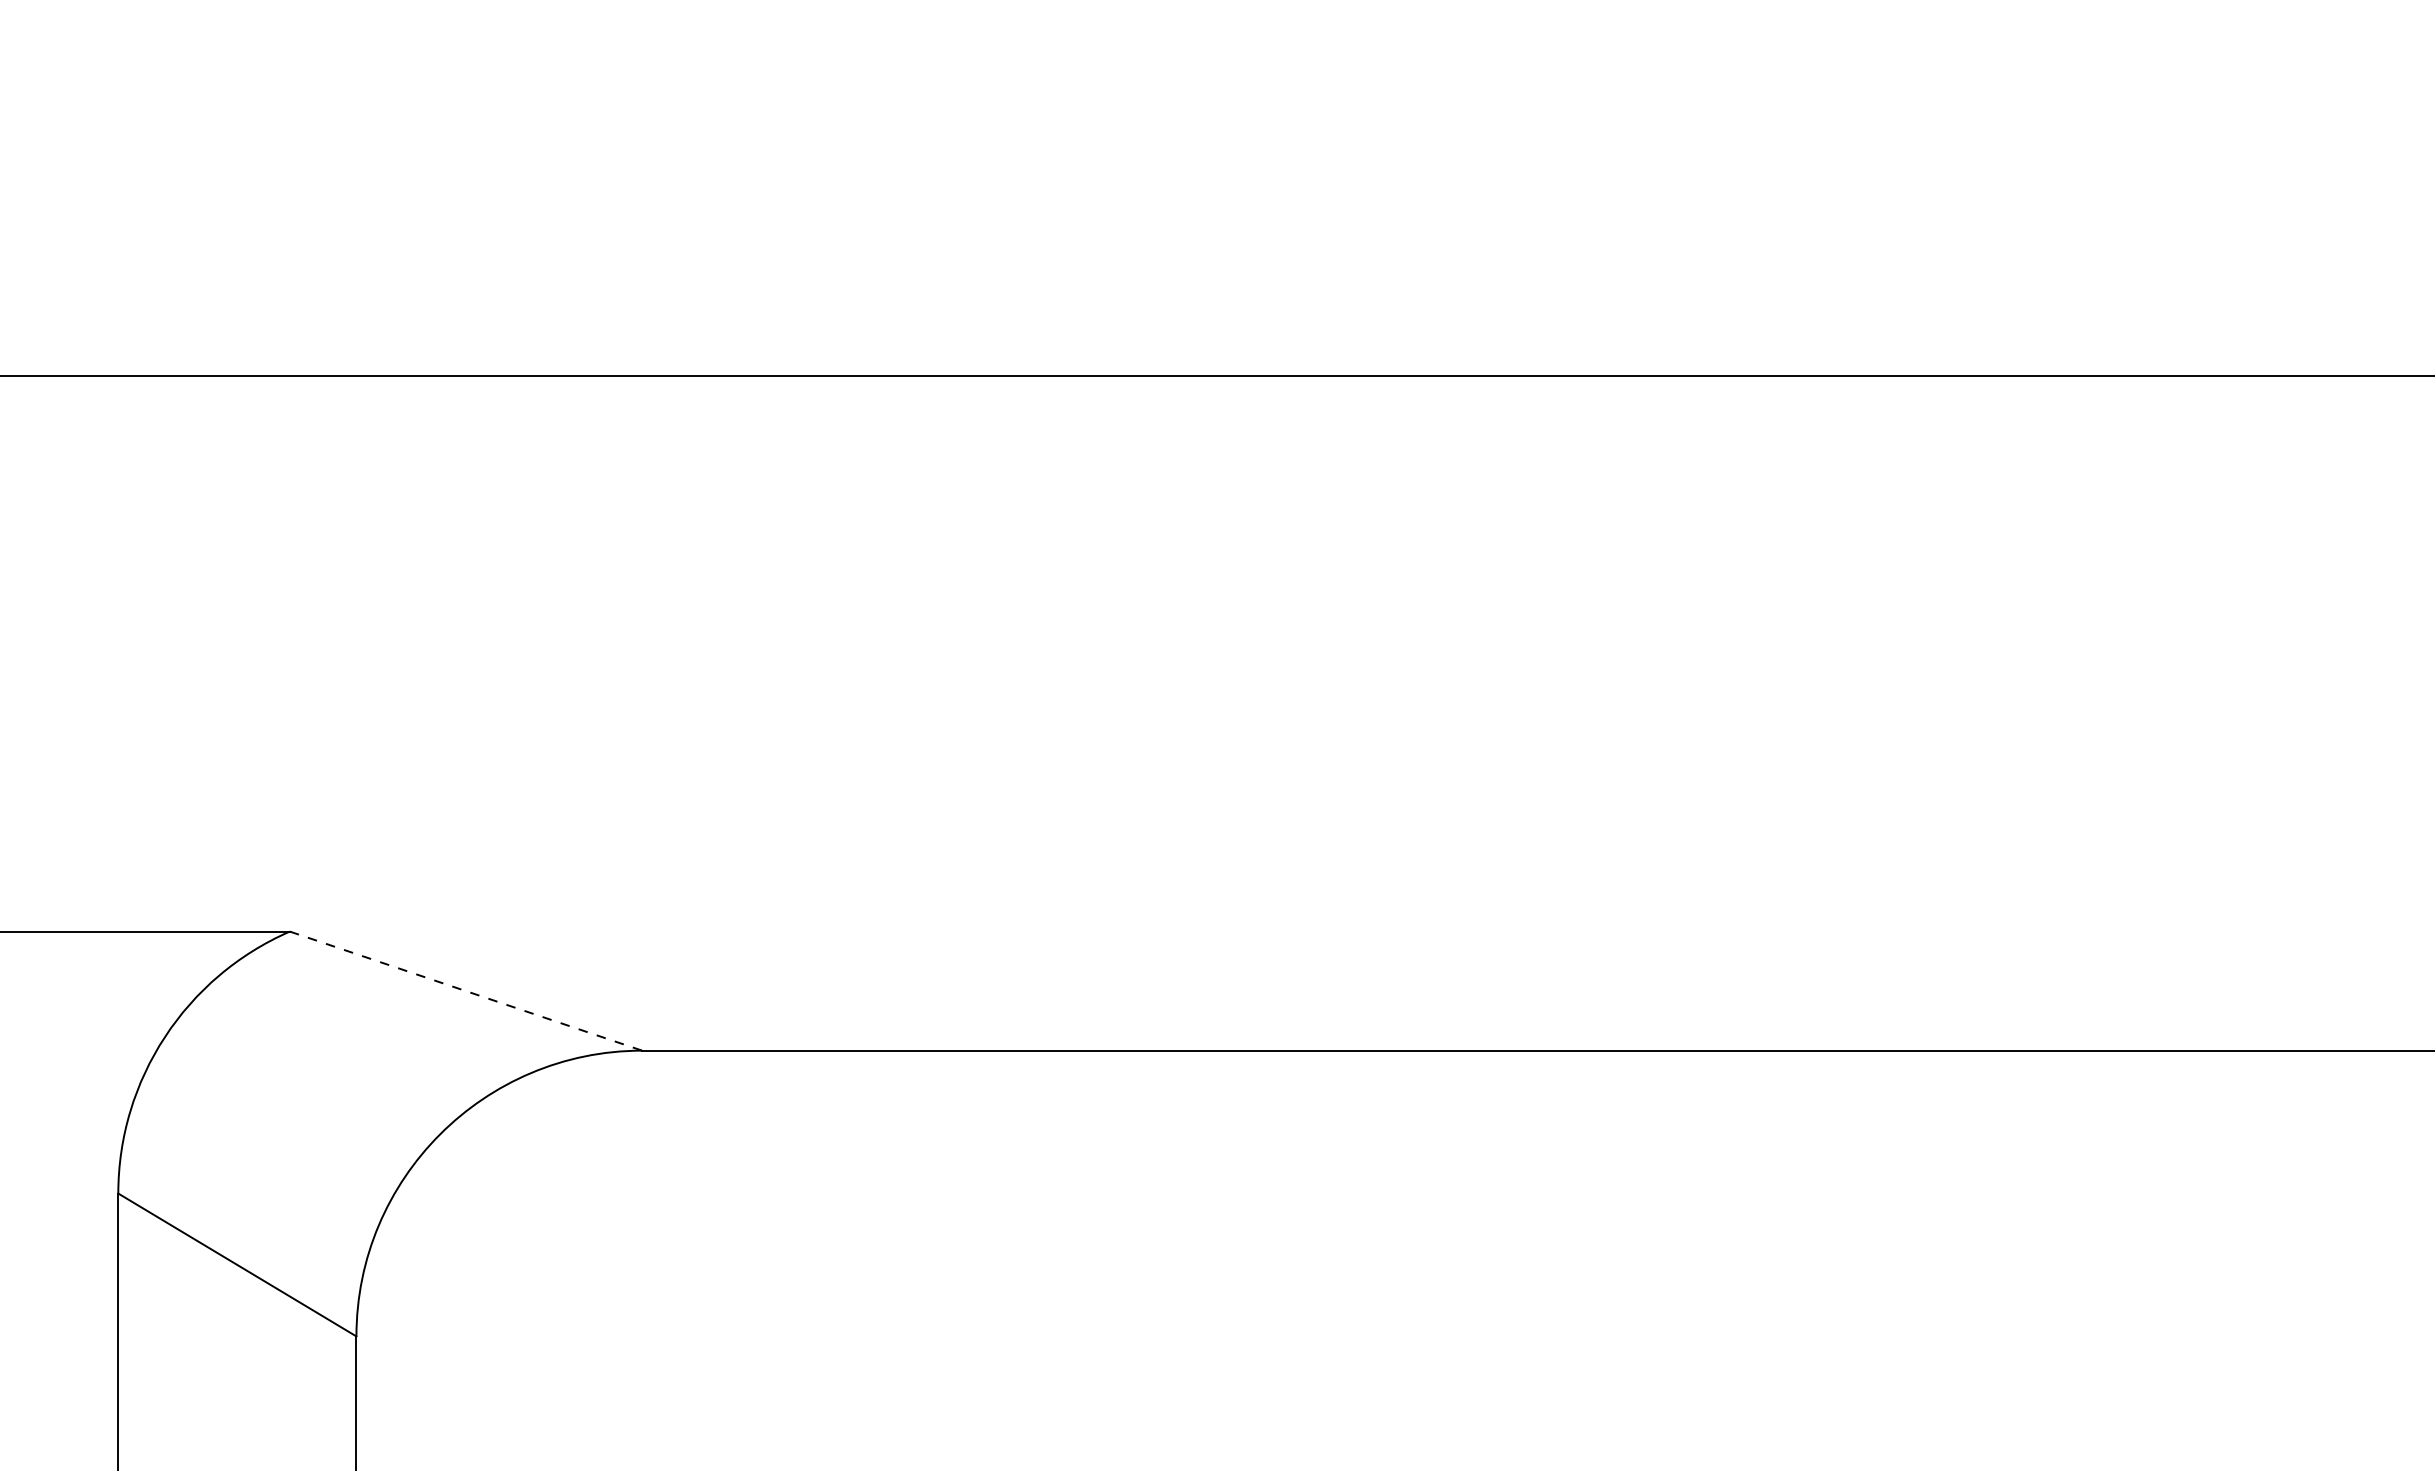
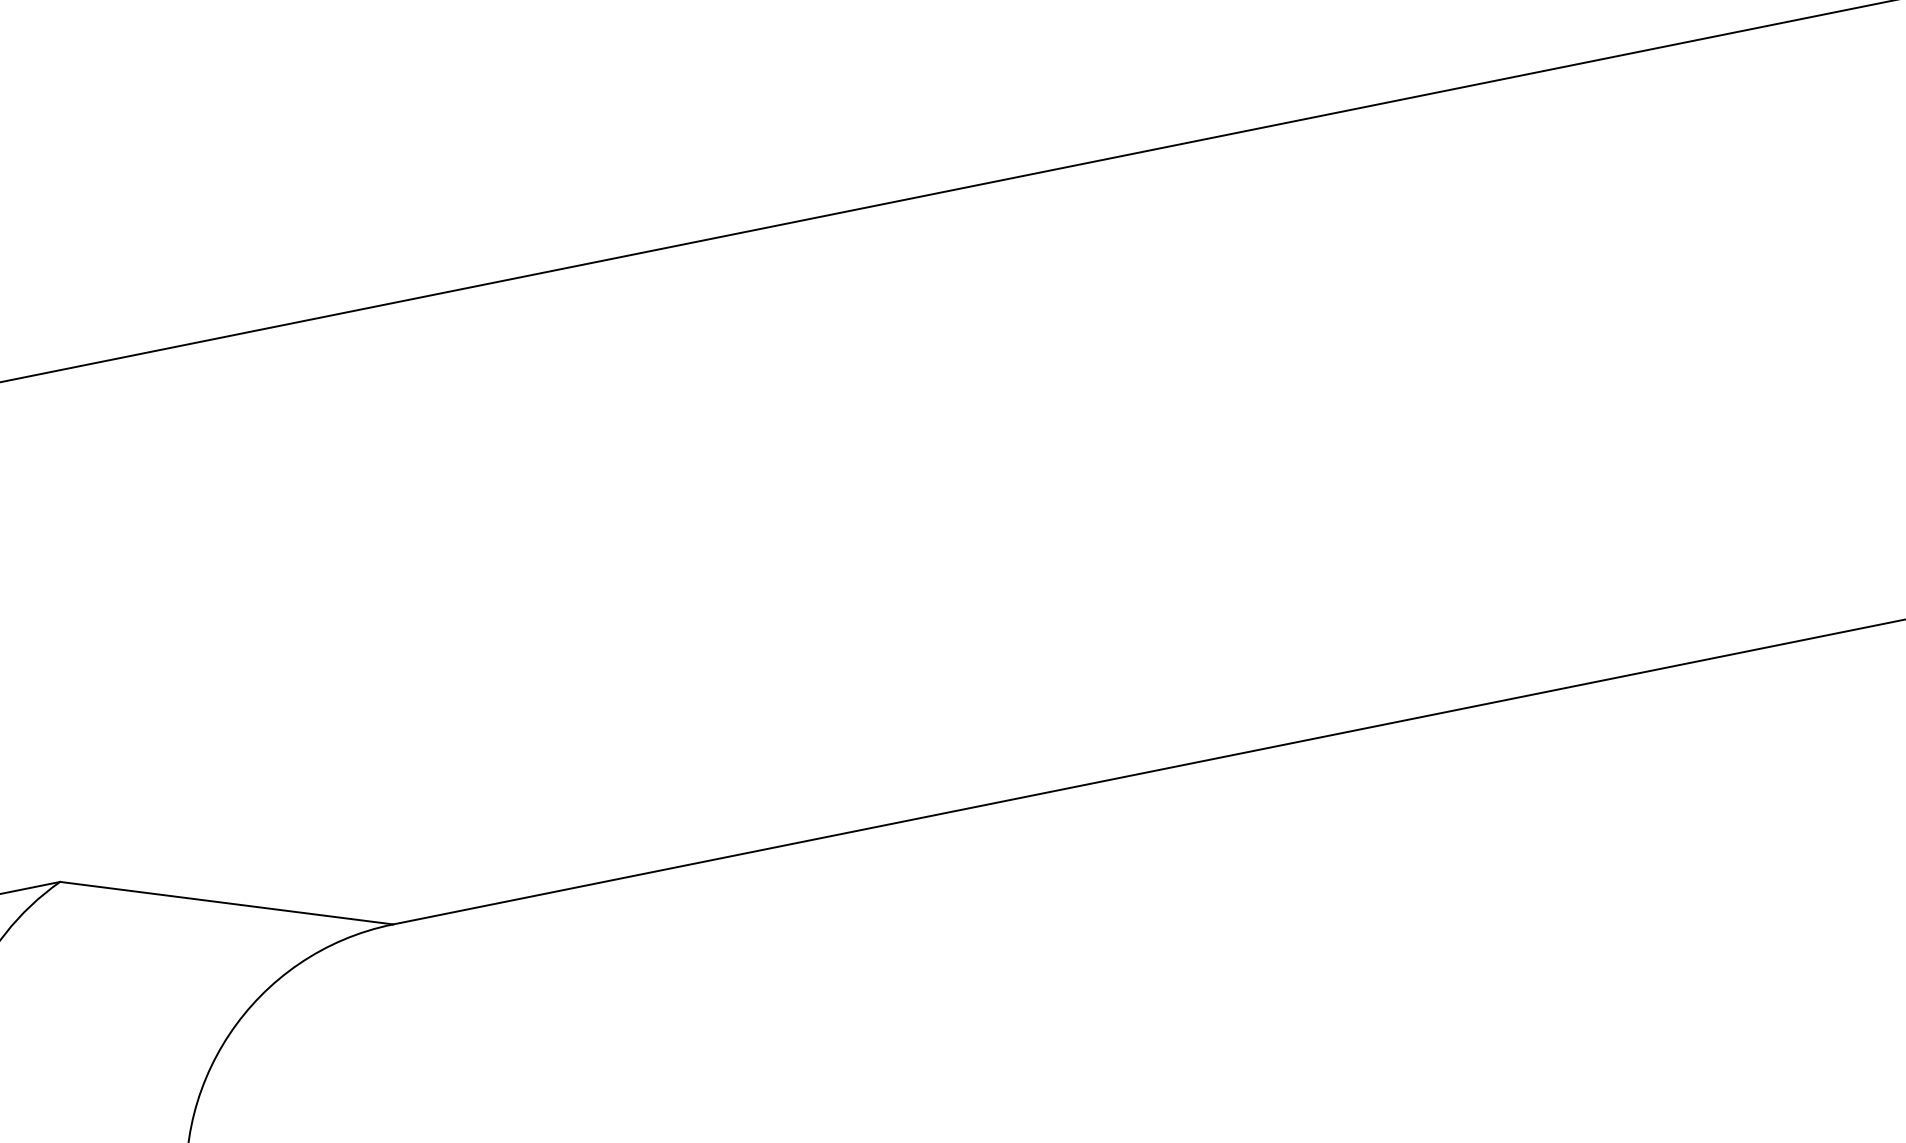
line: (466, 991) -> (227, 903), dashed -> solid

